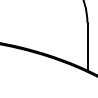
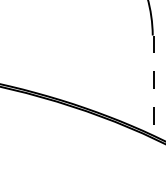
line: (88, 47) -> (154, 87), solid -> dashed

